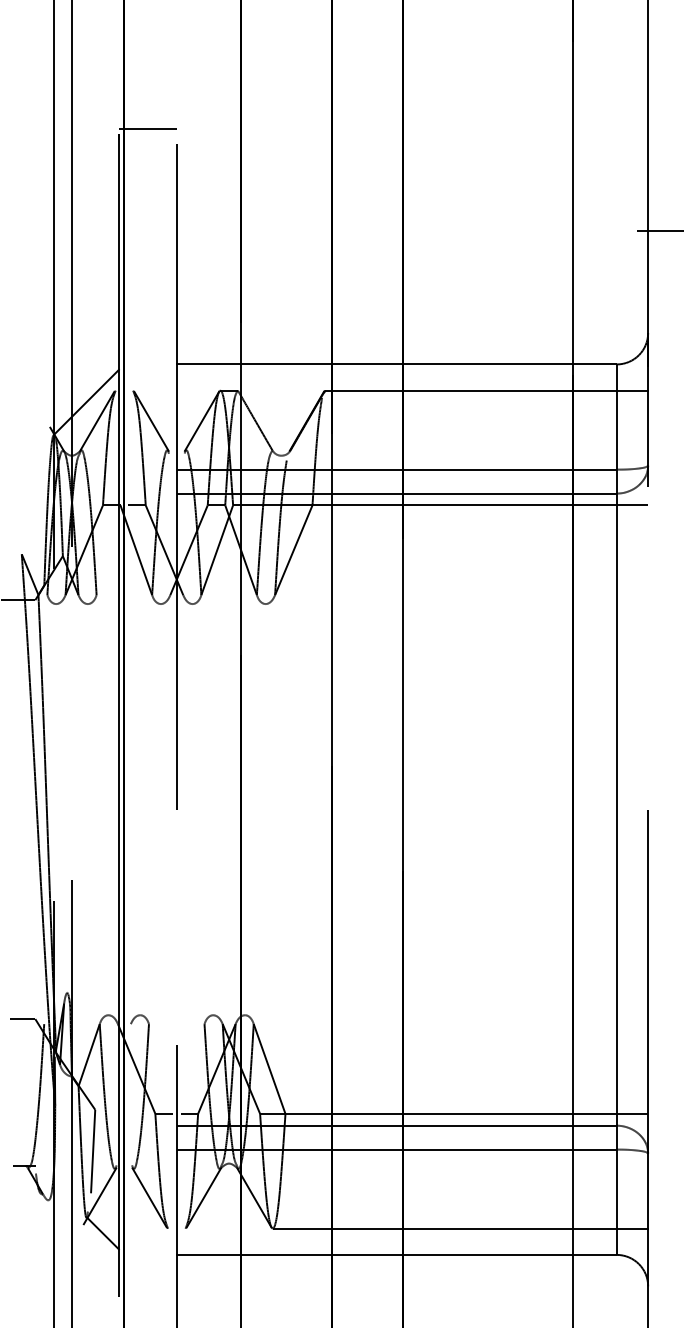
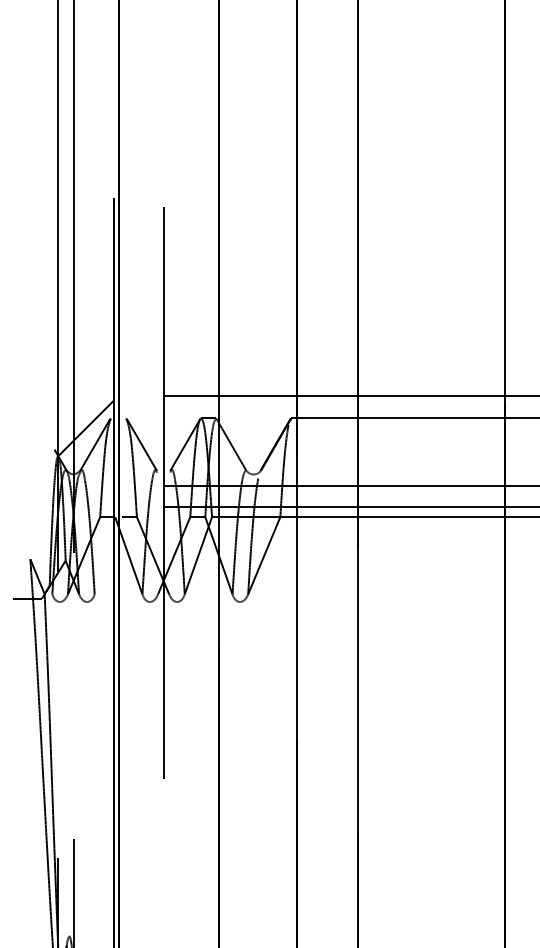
line: (147, 128) -> (138, 193), removed

